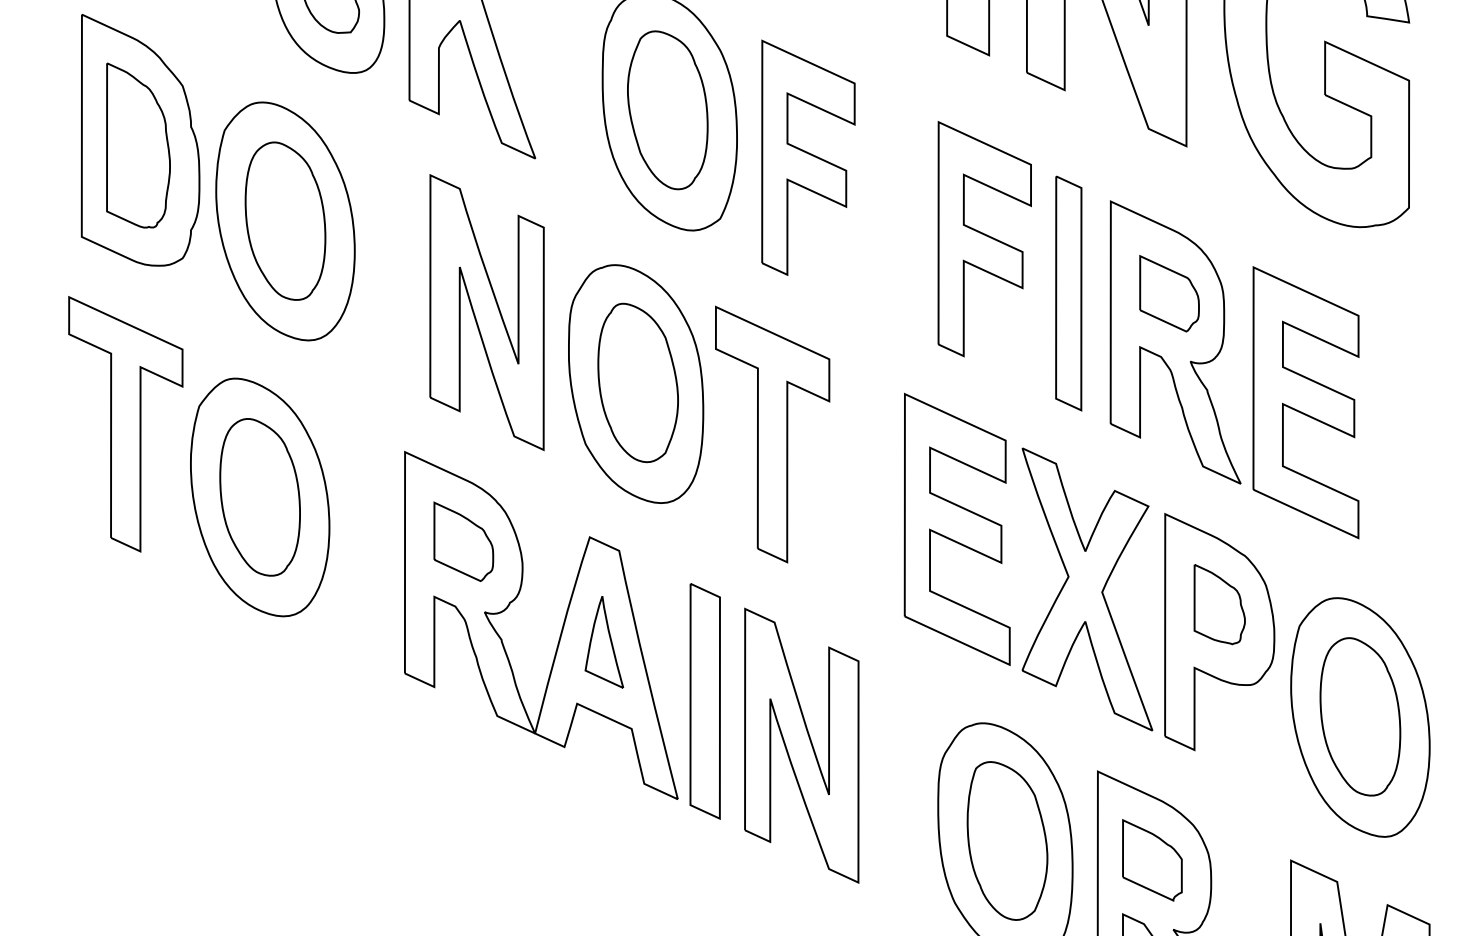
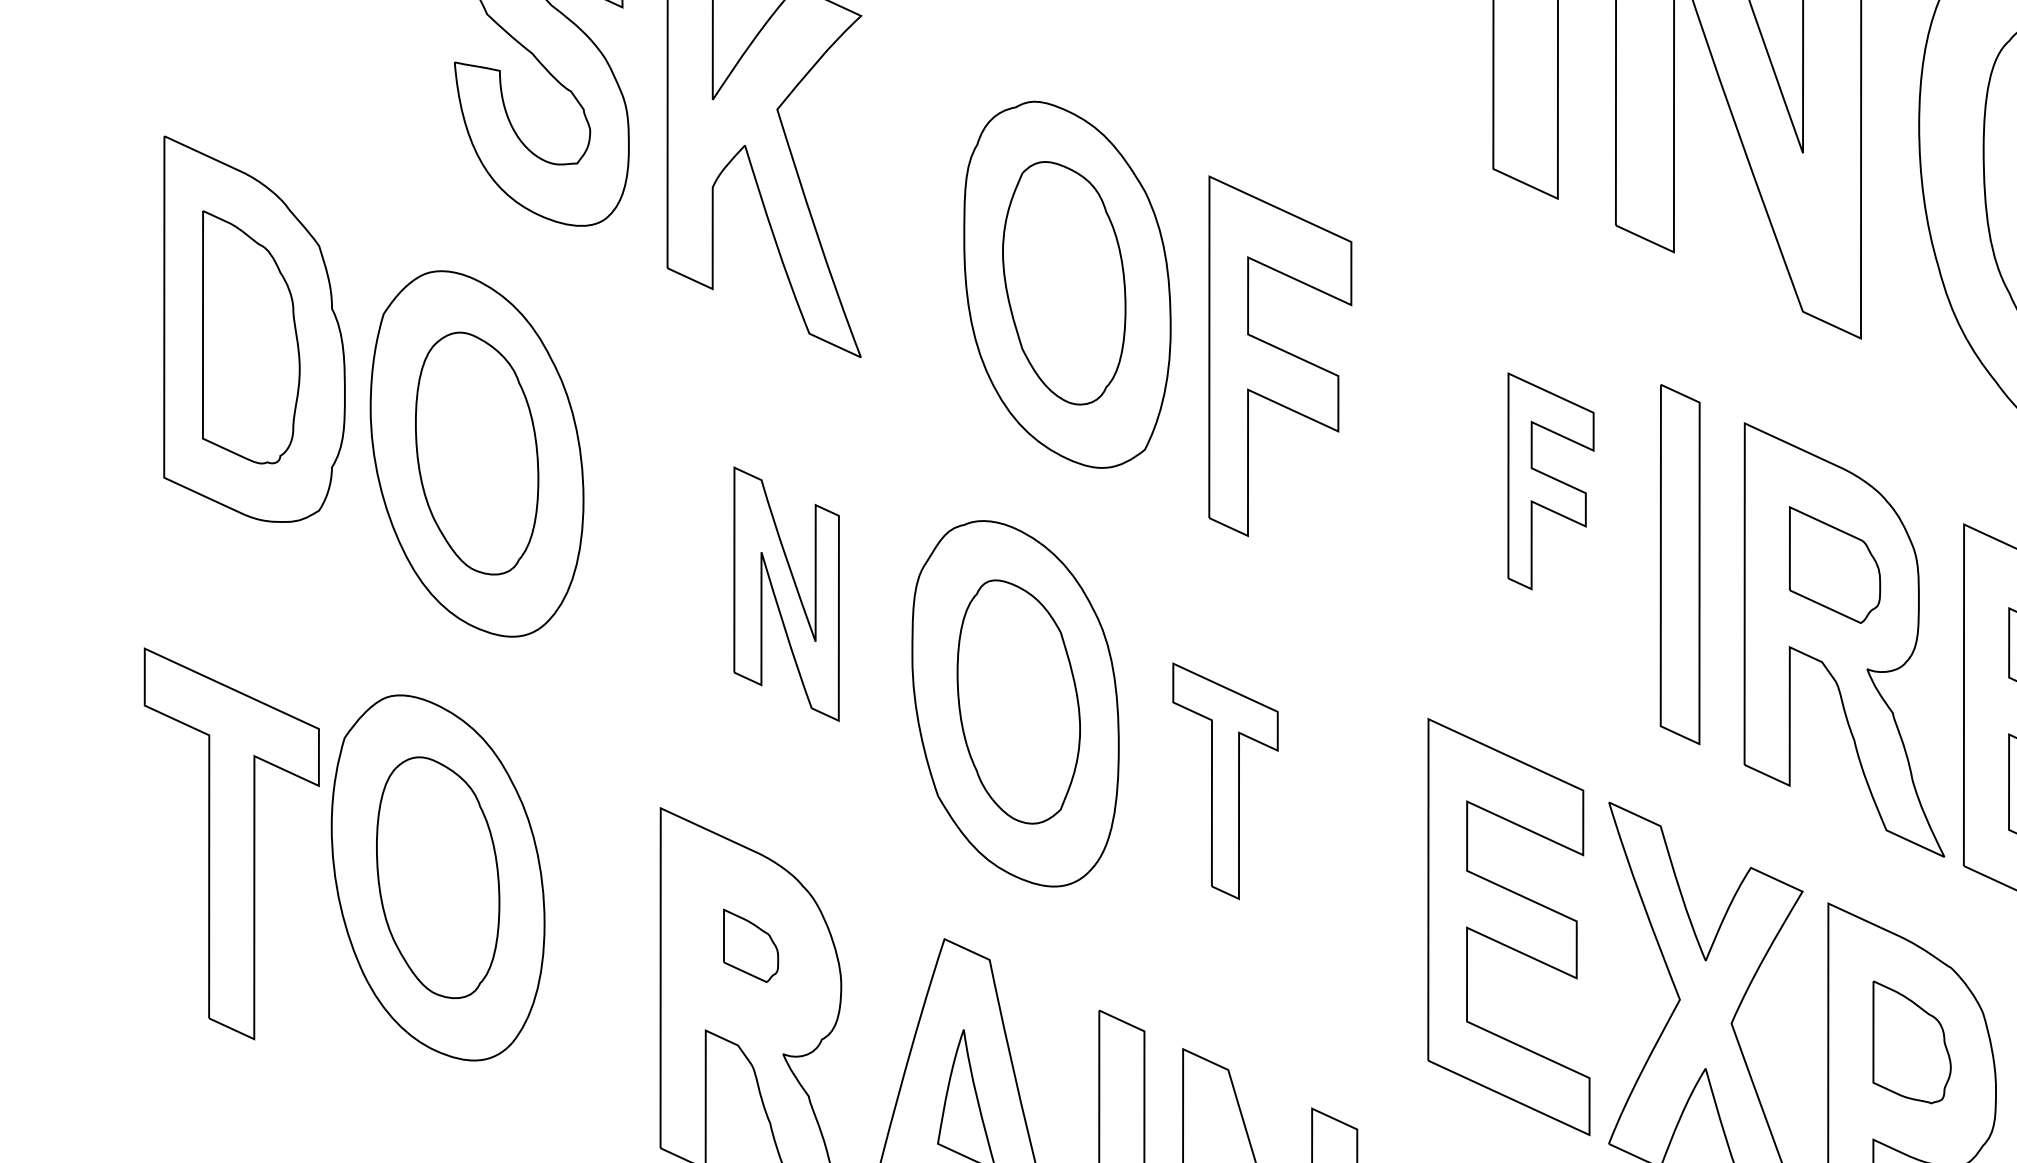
part: (984, 239) -> (1550, 481), size x0.6
part: (486, 312) -> (785, 593), size x0.6
part: (125, 424) -> (231, 844), moved
part: (772, 434) -> (1225, 781), size x0.6
part: (463, 541) -> (750, 945), size x0.6

